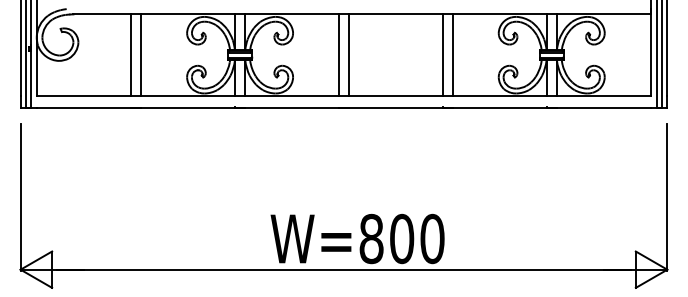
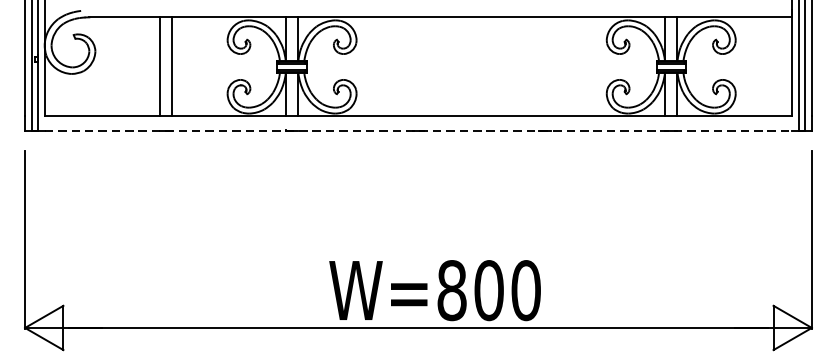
line: (339, 54) -> (413, 66), removed
line: (348, 54) -> (423, 66), removed
line: (443, 54) -> (539, 66), removed
line: (452, 54) -> (550, 66), removed
line: (344, 108) -> (419, 131), solid -> dashed

